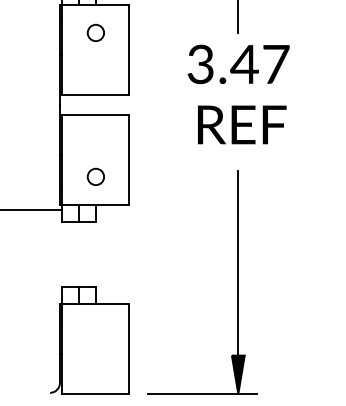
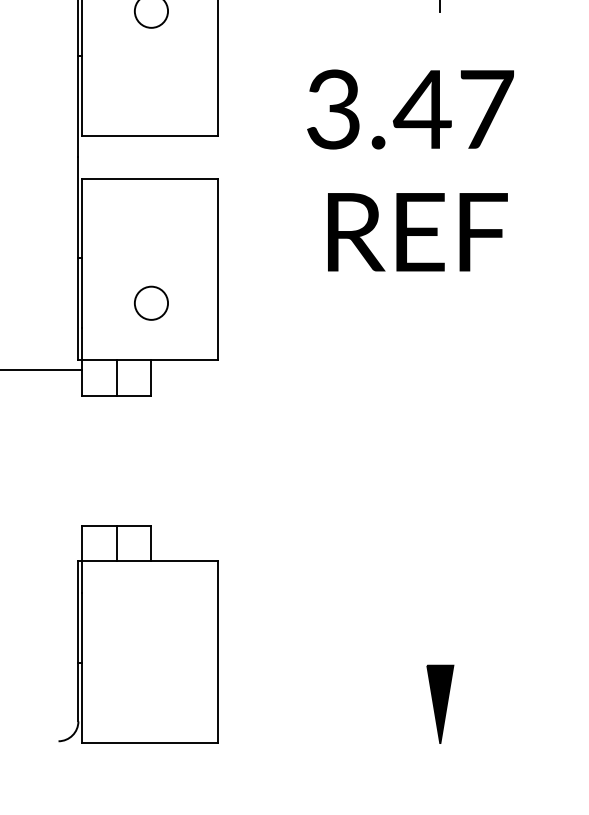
part: (238, 105) -> (410, 192), moved
line: (238, 276) -> (440, 505), removed
line: (202, 394) -> (367, 744), removed

